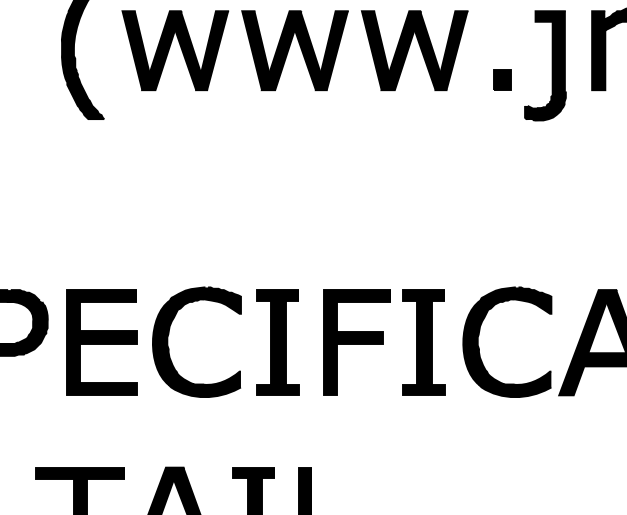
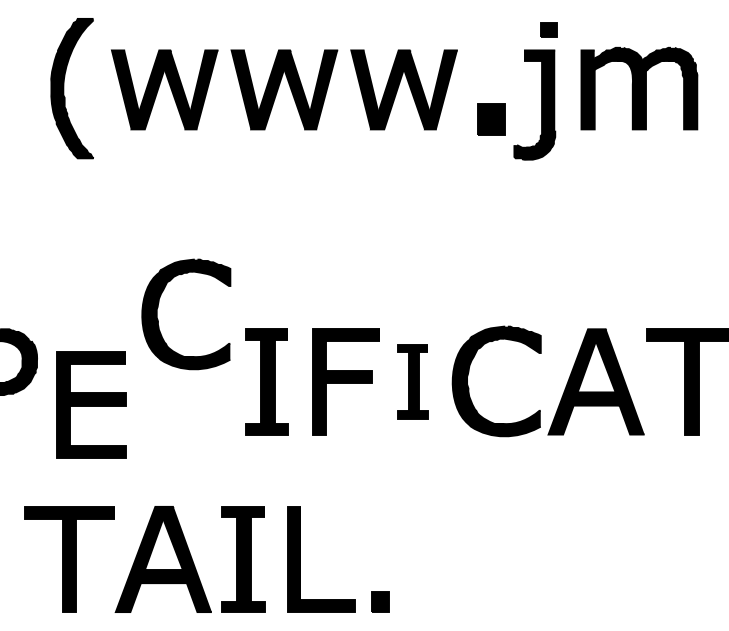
part: (502, 80) -> (491, 119), size x1.6
part: (102, 342) -> (91, 404), moved
part: (423, 342) -> (412, 381), size x0.7
part: (169, 347) -> (158, 319), moved

